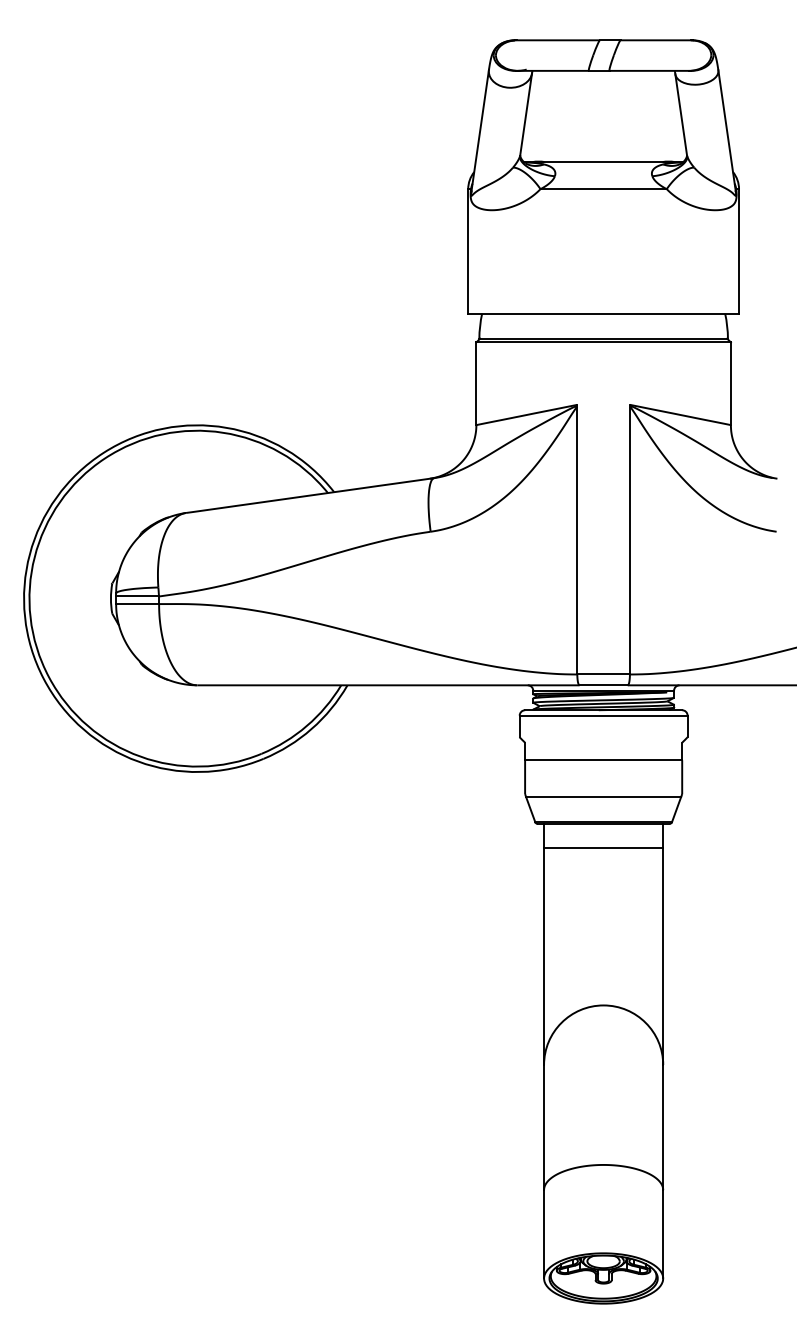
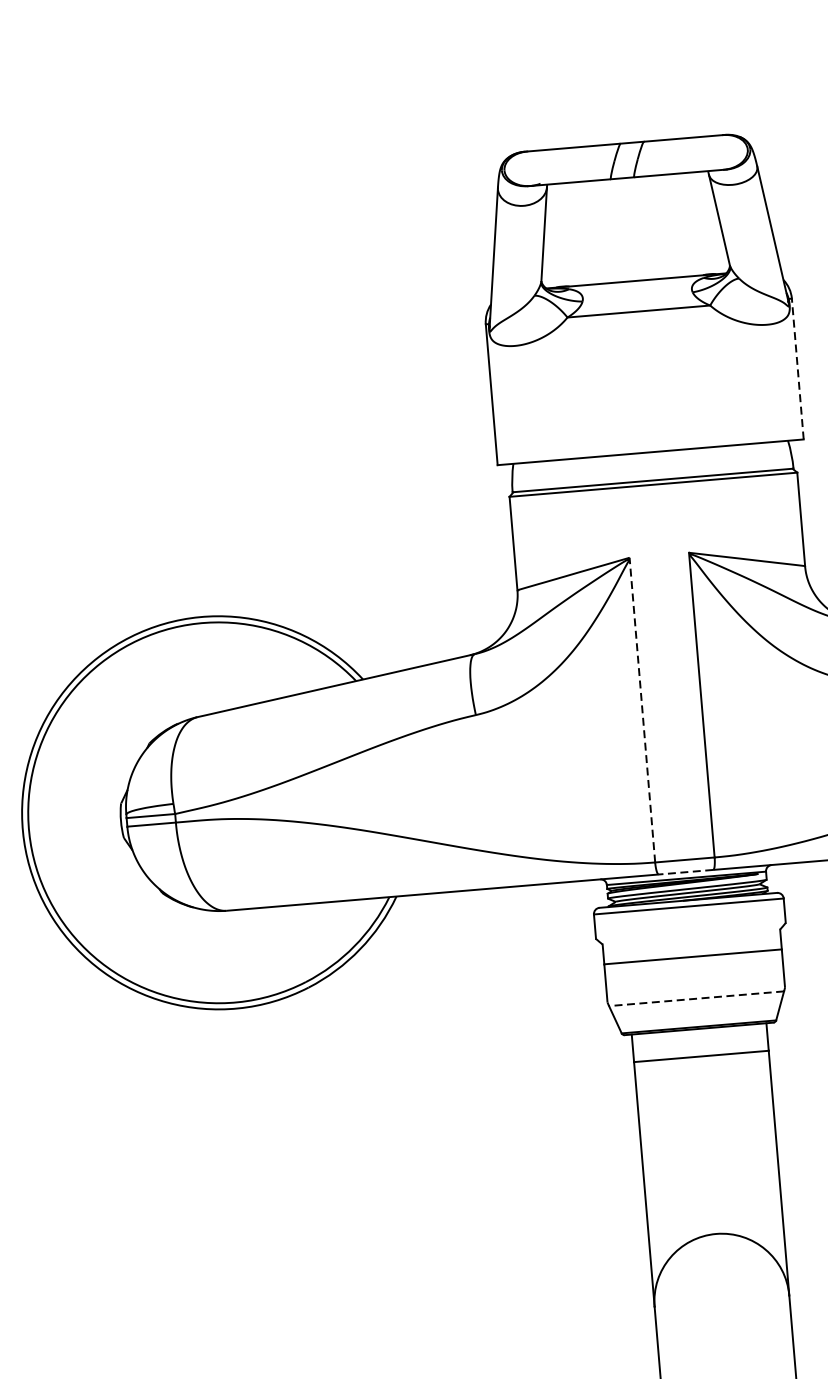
line: (739, 250) -> (798, 367), solid -> dashed
line: (577, 539) -> (642, 709), solid -> dashed
line: (603, 685) -> (685, 872), solid -> dashed
line: (603, 797) -> (696, 998), solid -> dashed

